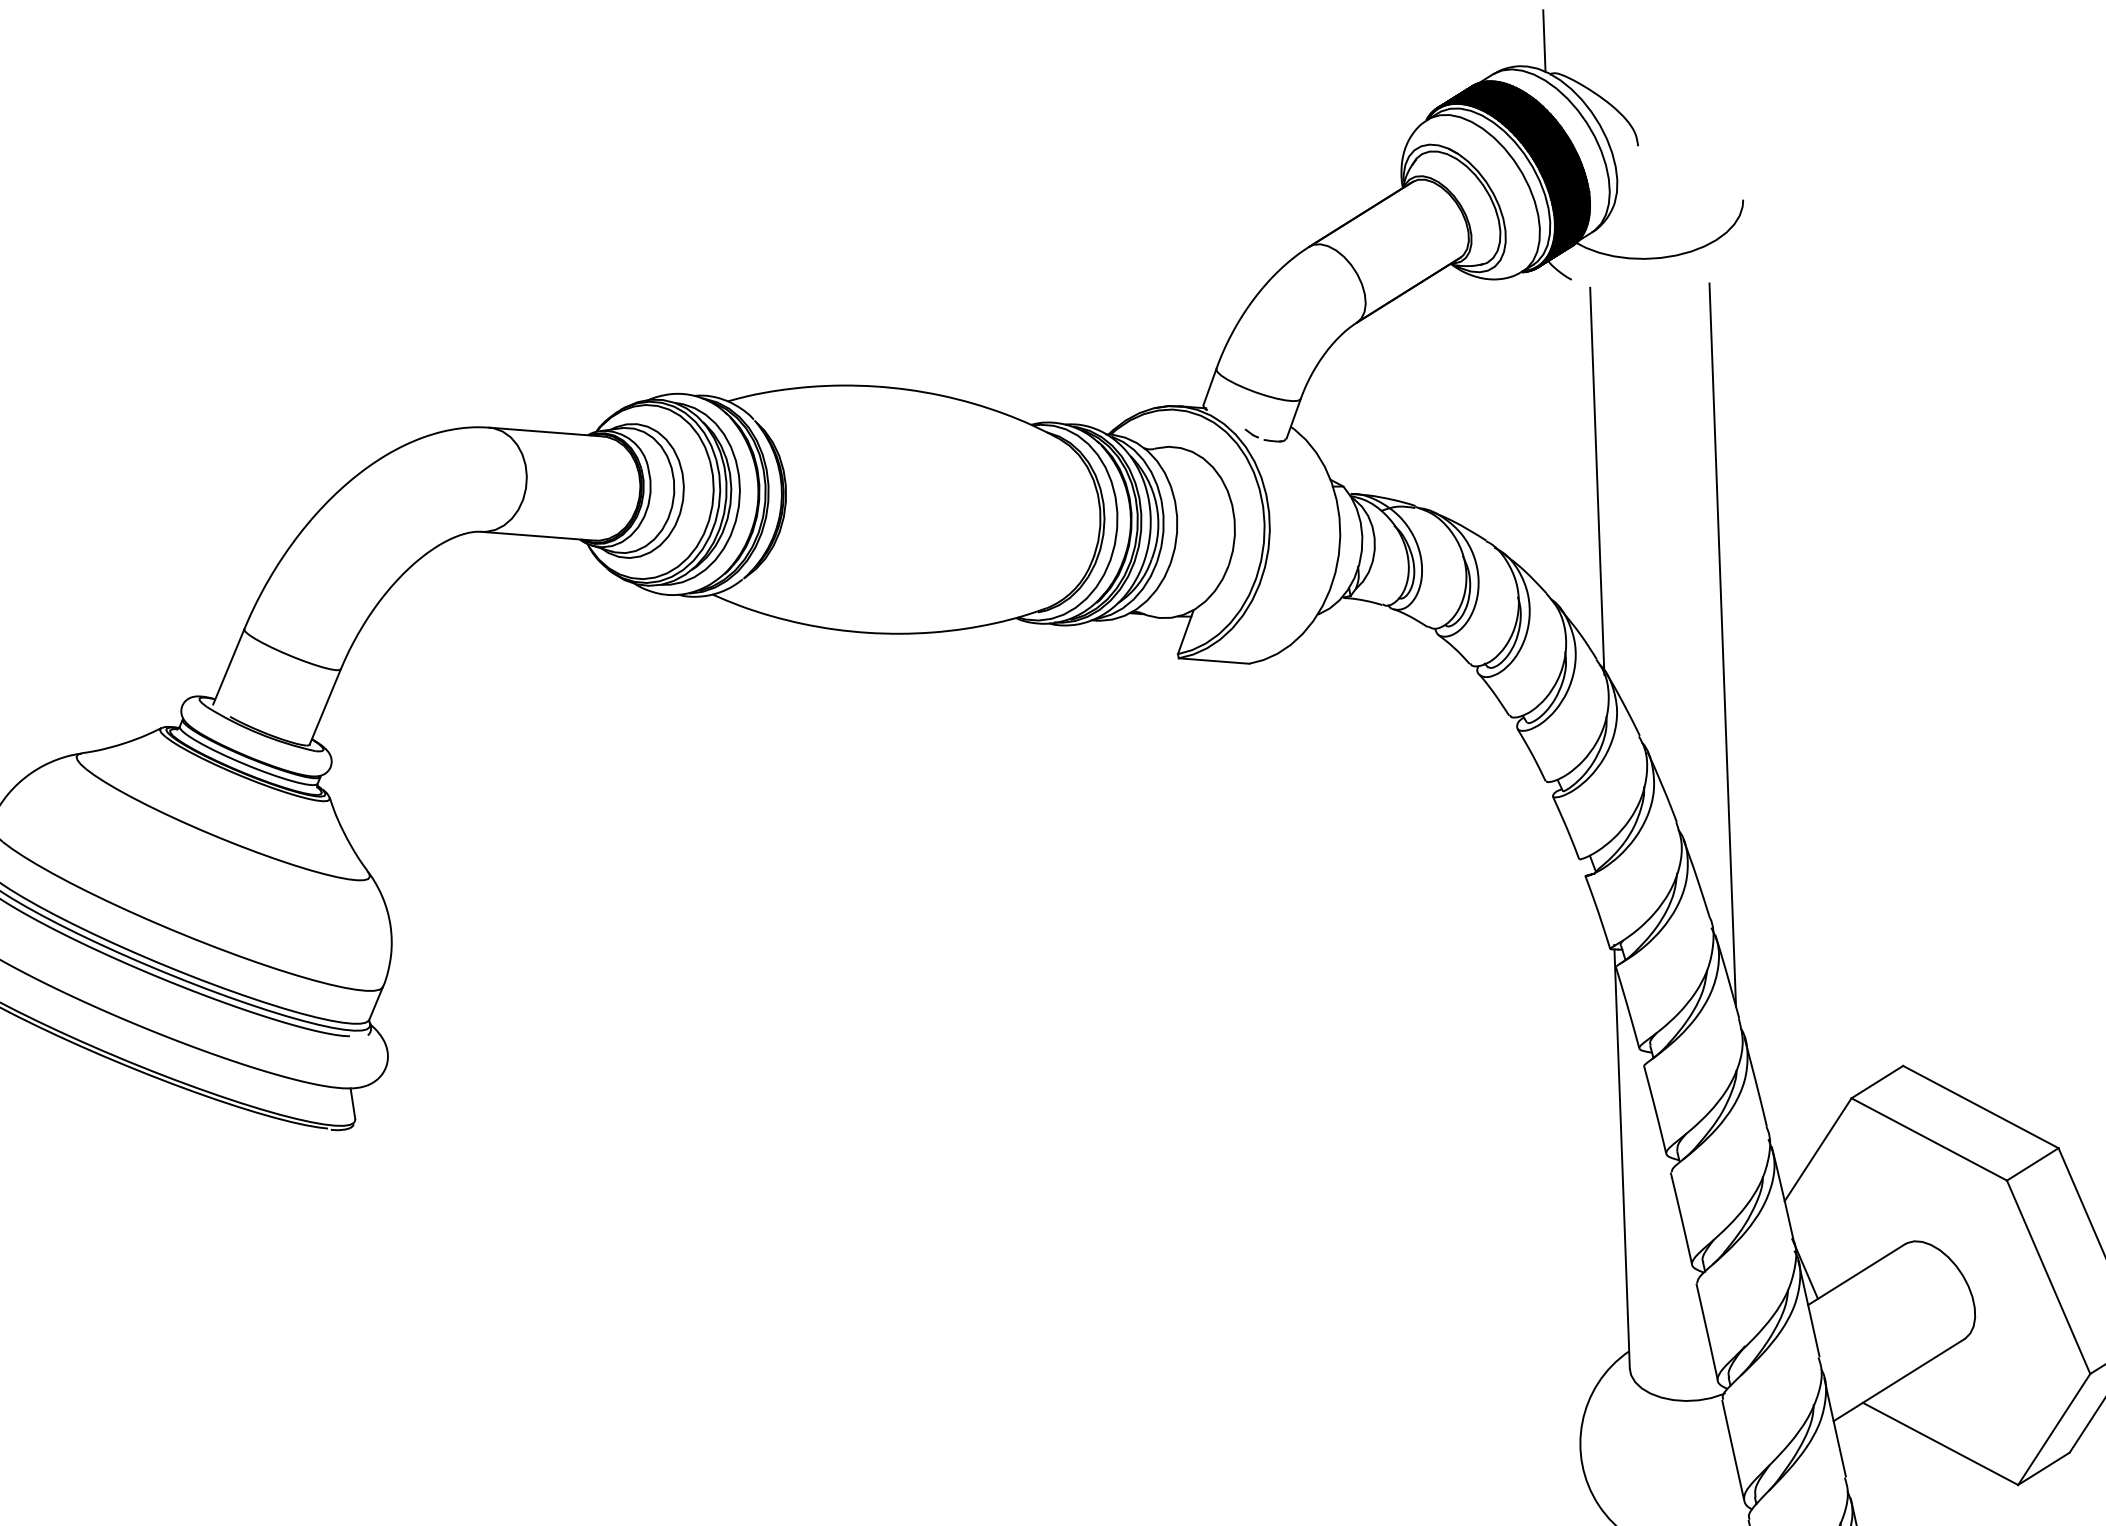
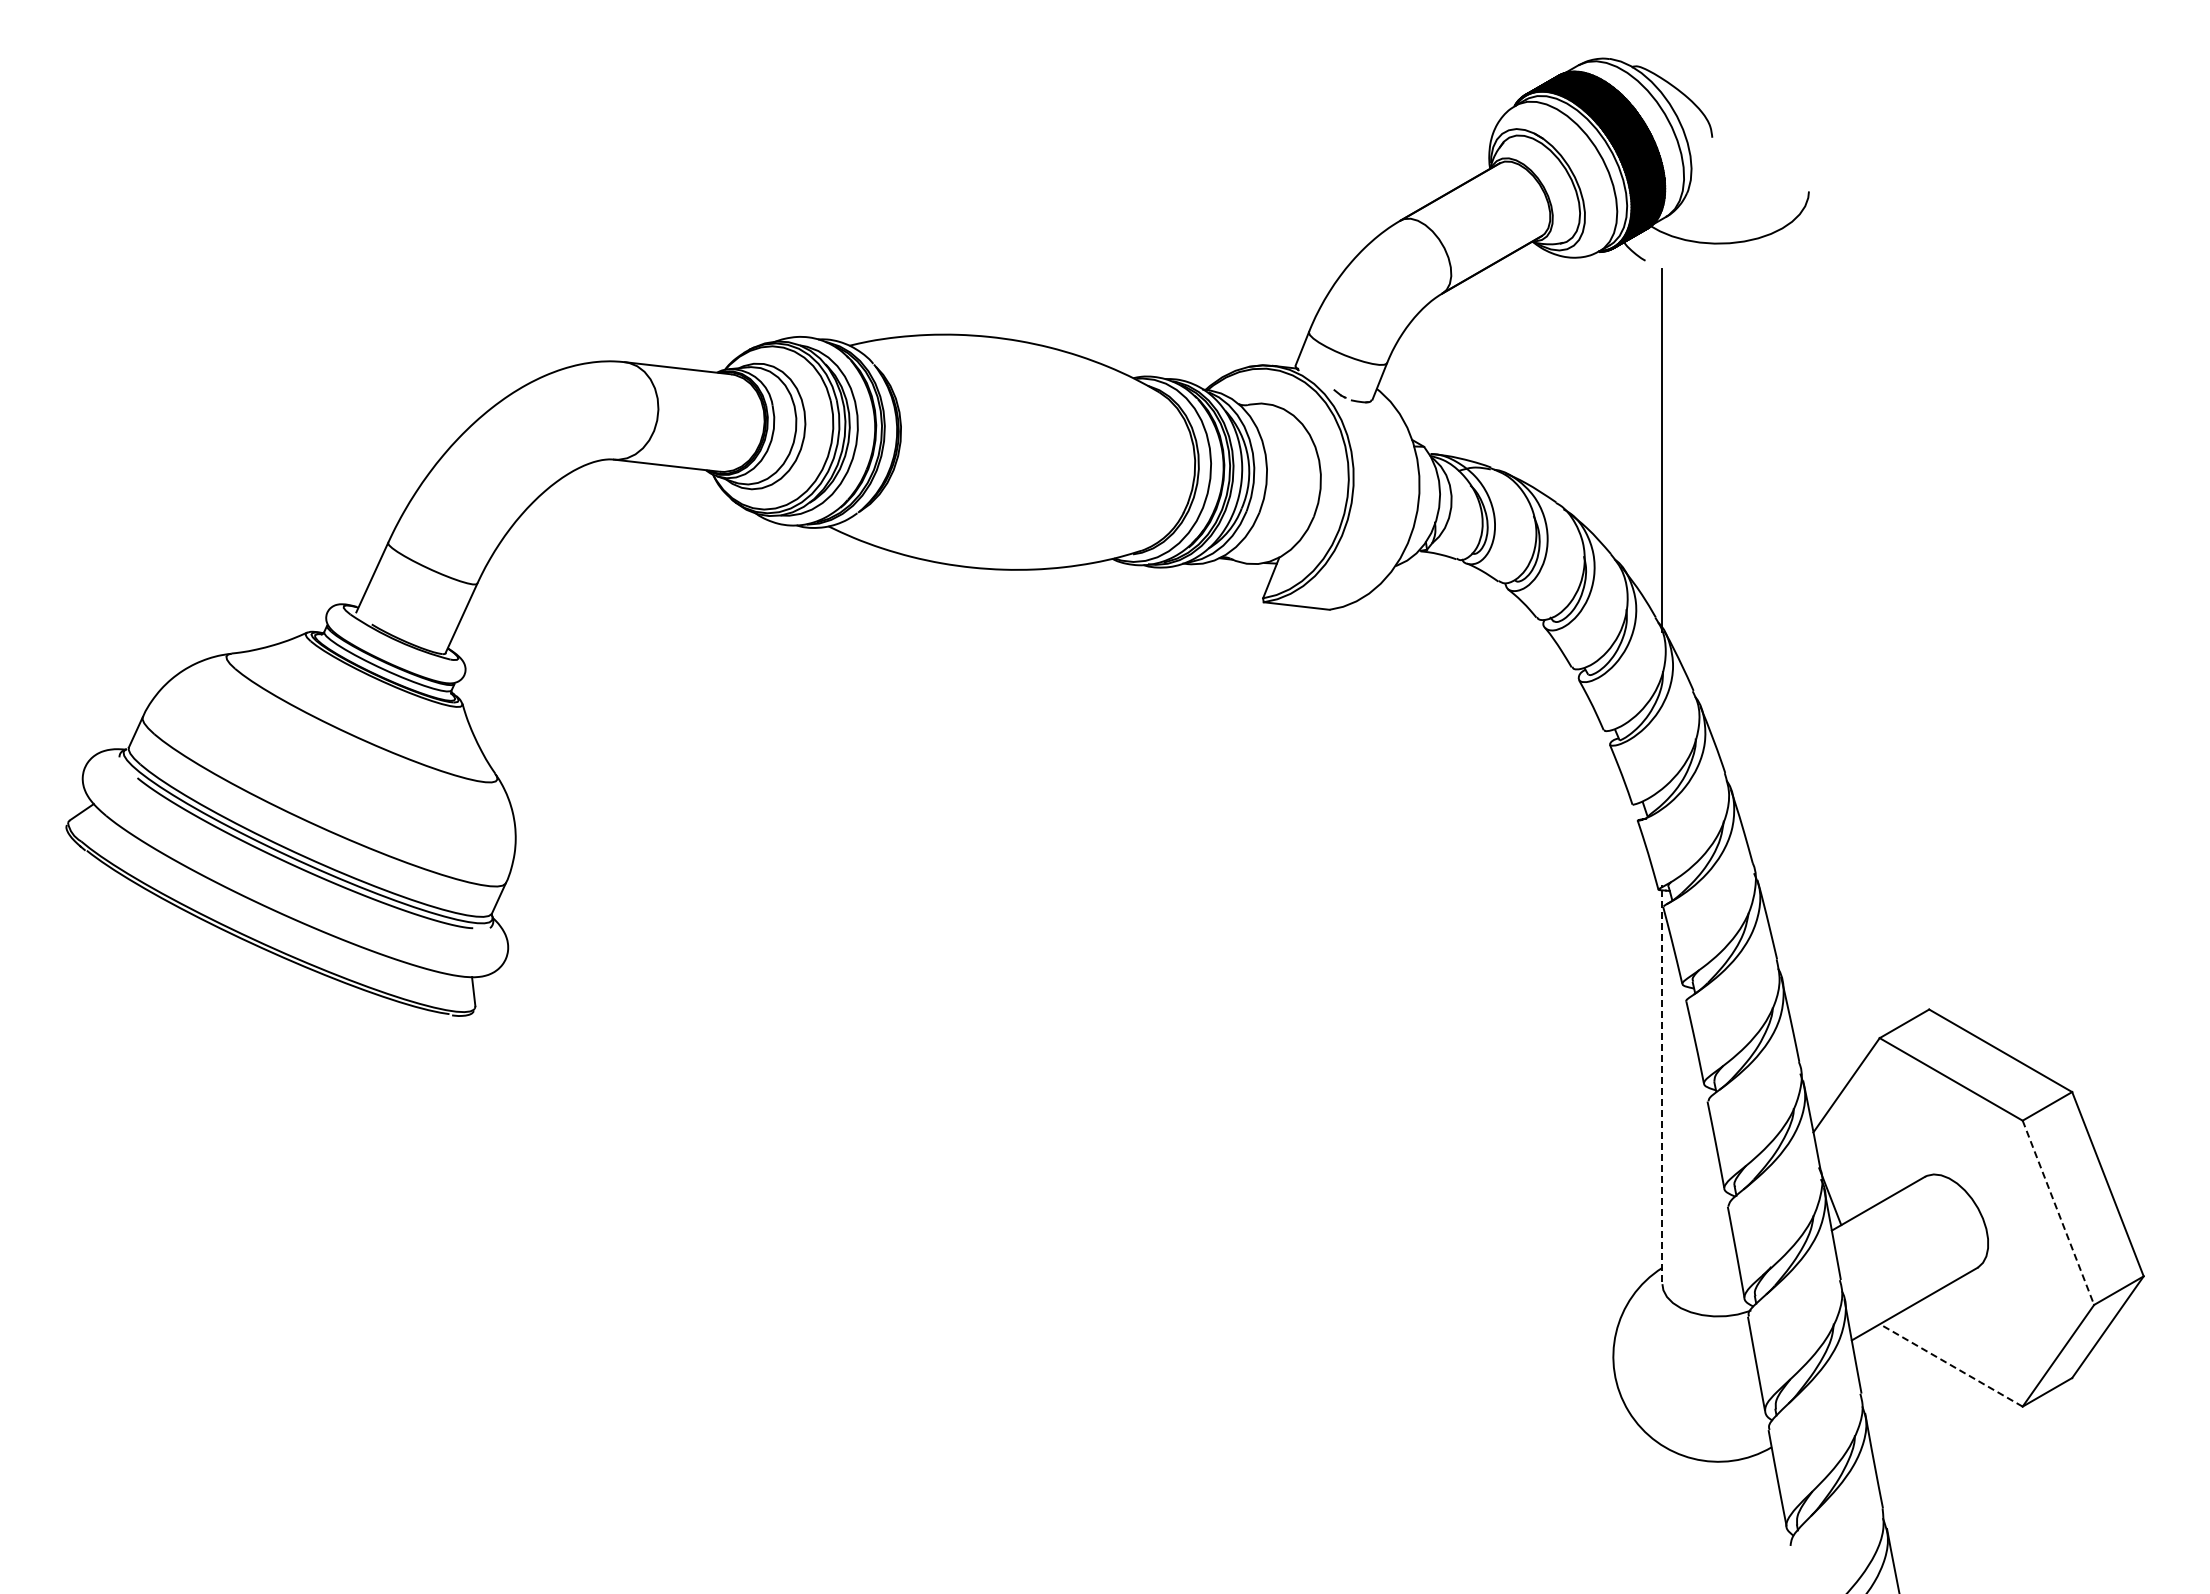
line: (1543, 40) -> (1627, 35), removed
line: (1722, 645) -> (1774, 608), removed
line: (1622, 1159) -> (1662, 1087), solid -> dashed
line: (2048, 1276) -> (2058, 1212), solid -> dashed
line: (1939, 1444) -> (1950, 1365), solid -> dashed

